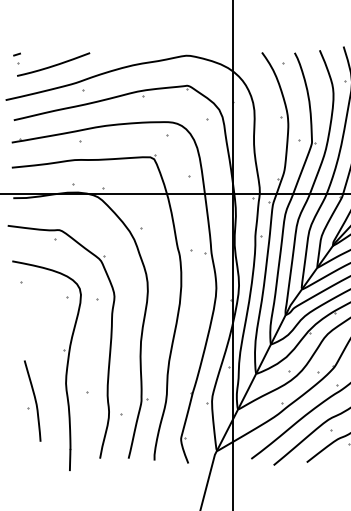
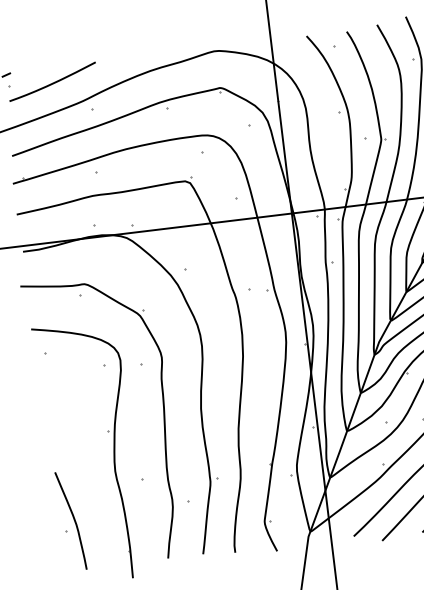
part: (32, 400) -> (70, 520), moved

